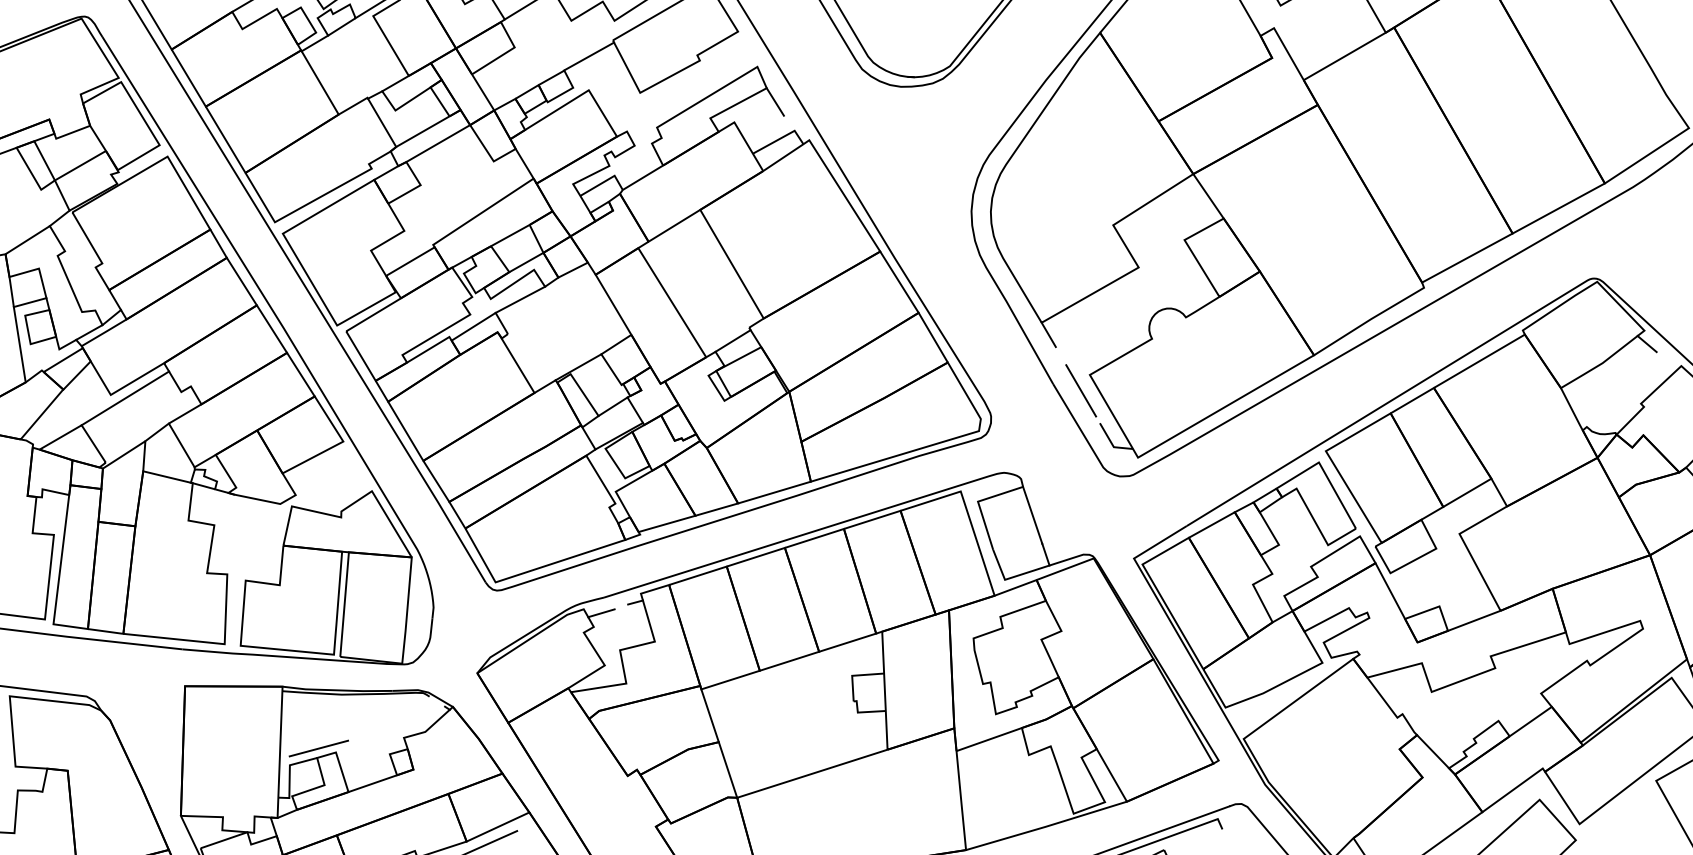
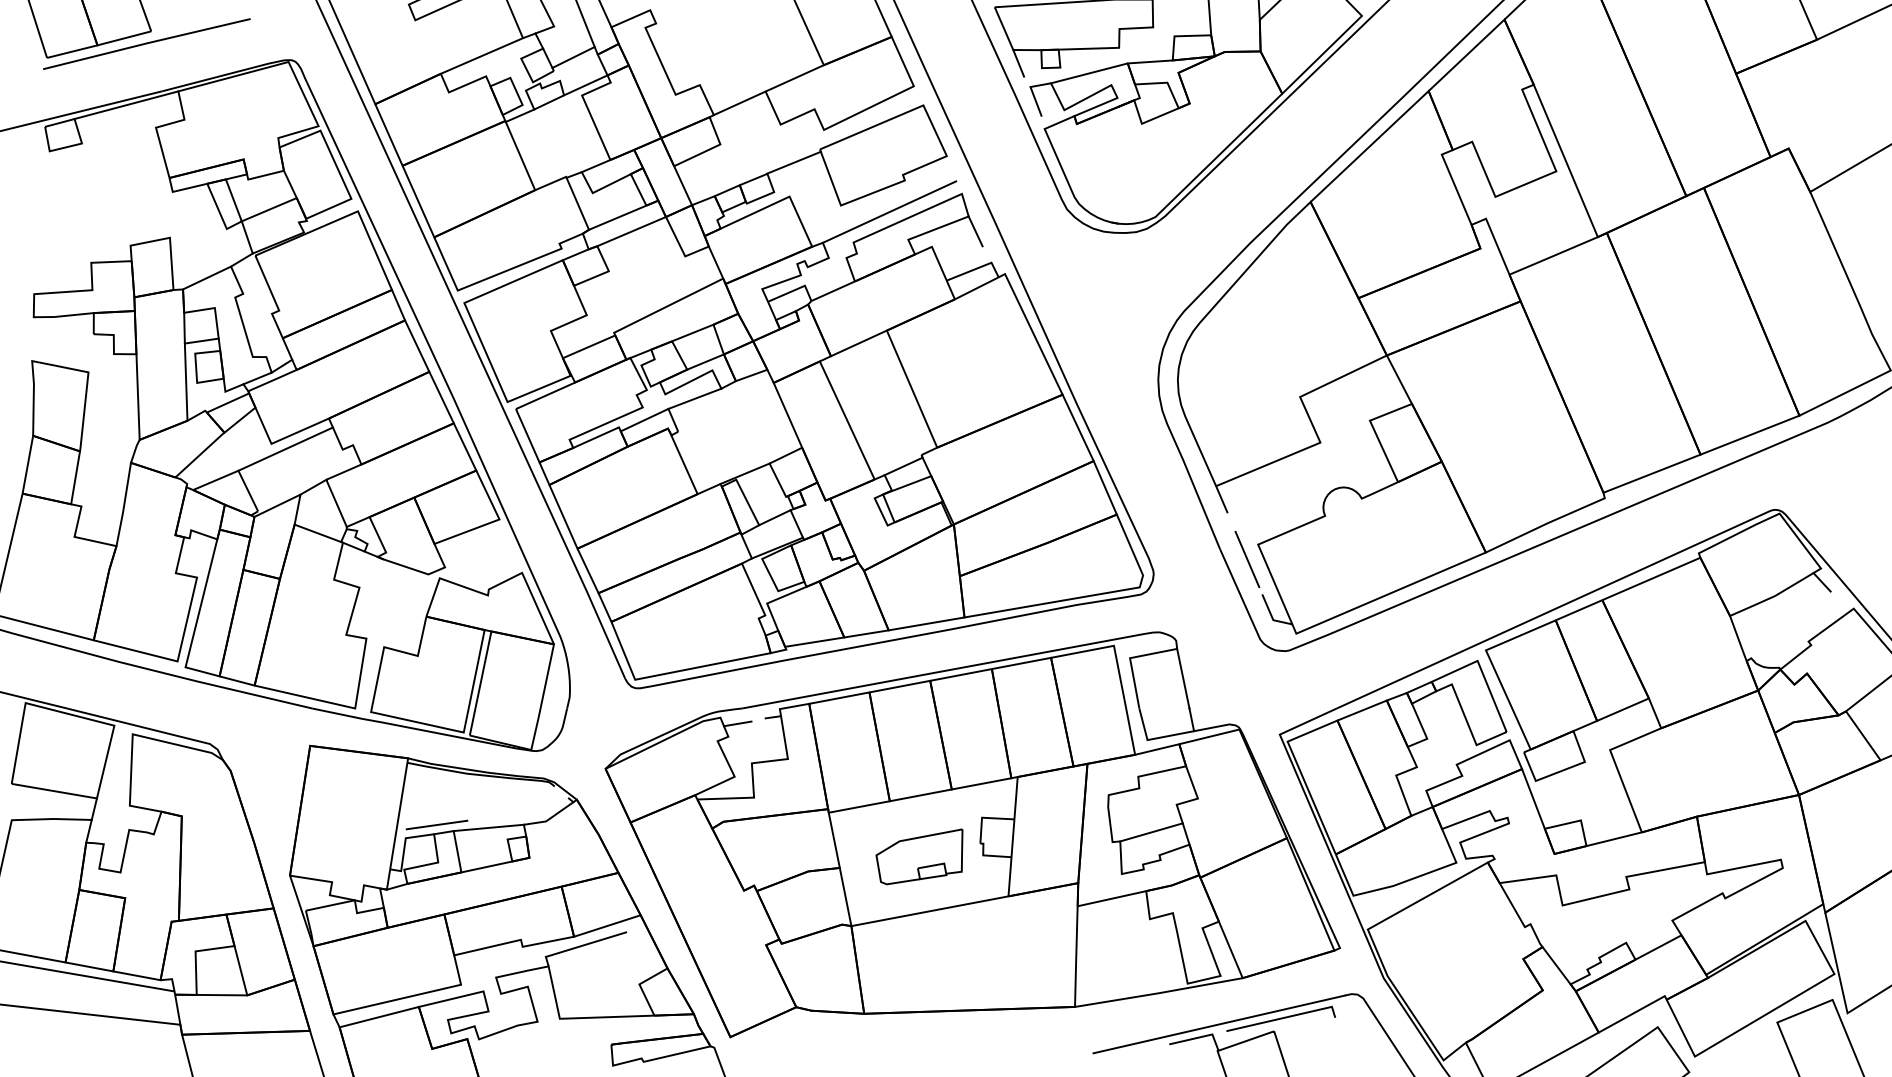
line: (688, 92) -> (889, 211), added
line: (1020, 669) -> (1151, 832), added
part: (795, 721) -> (919, 856), added
line: (369, 744) -> (488, 827), added

